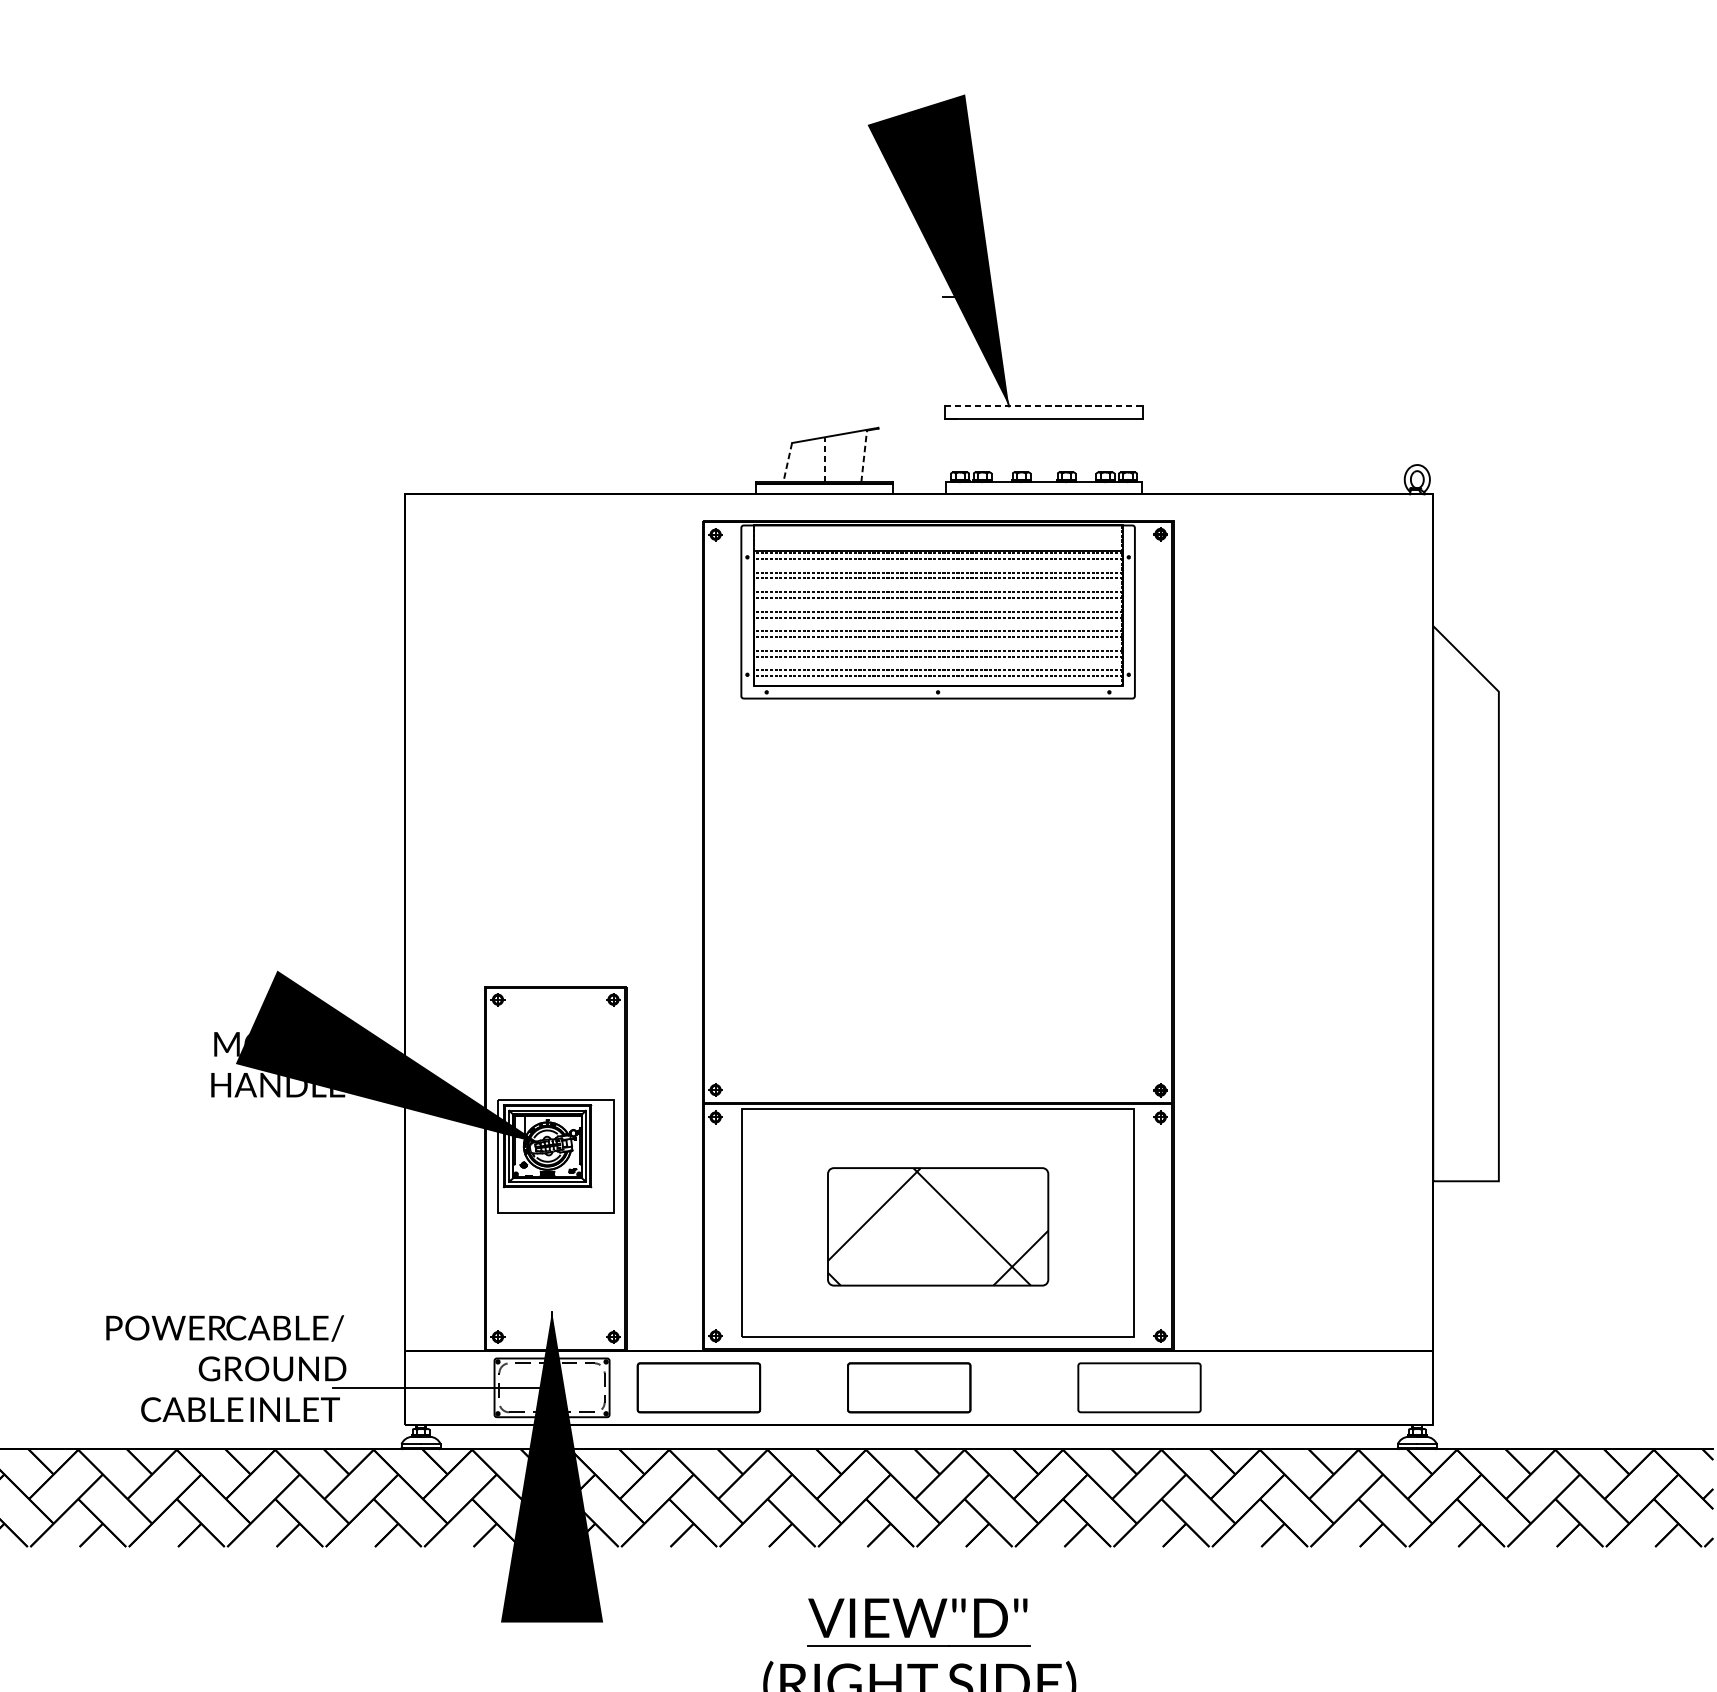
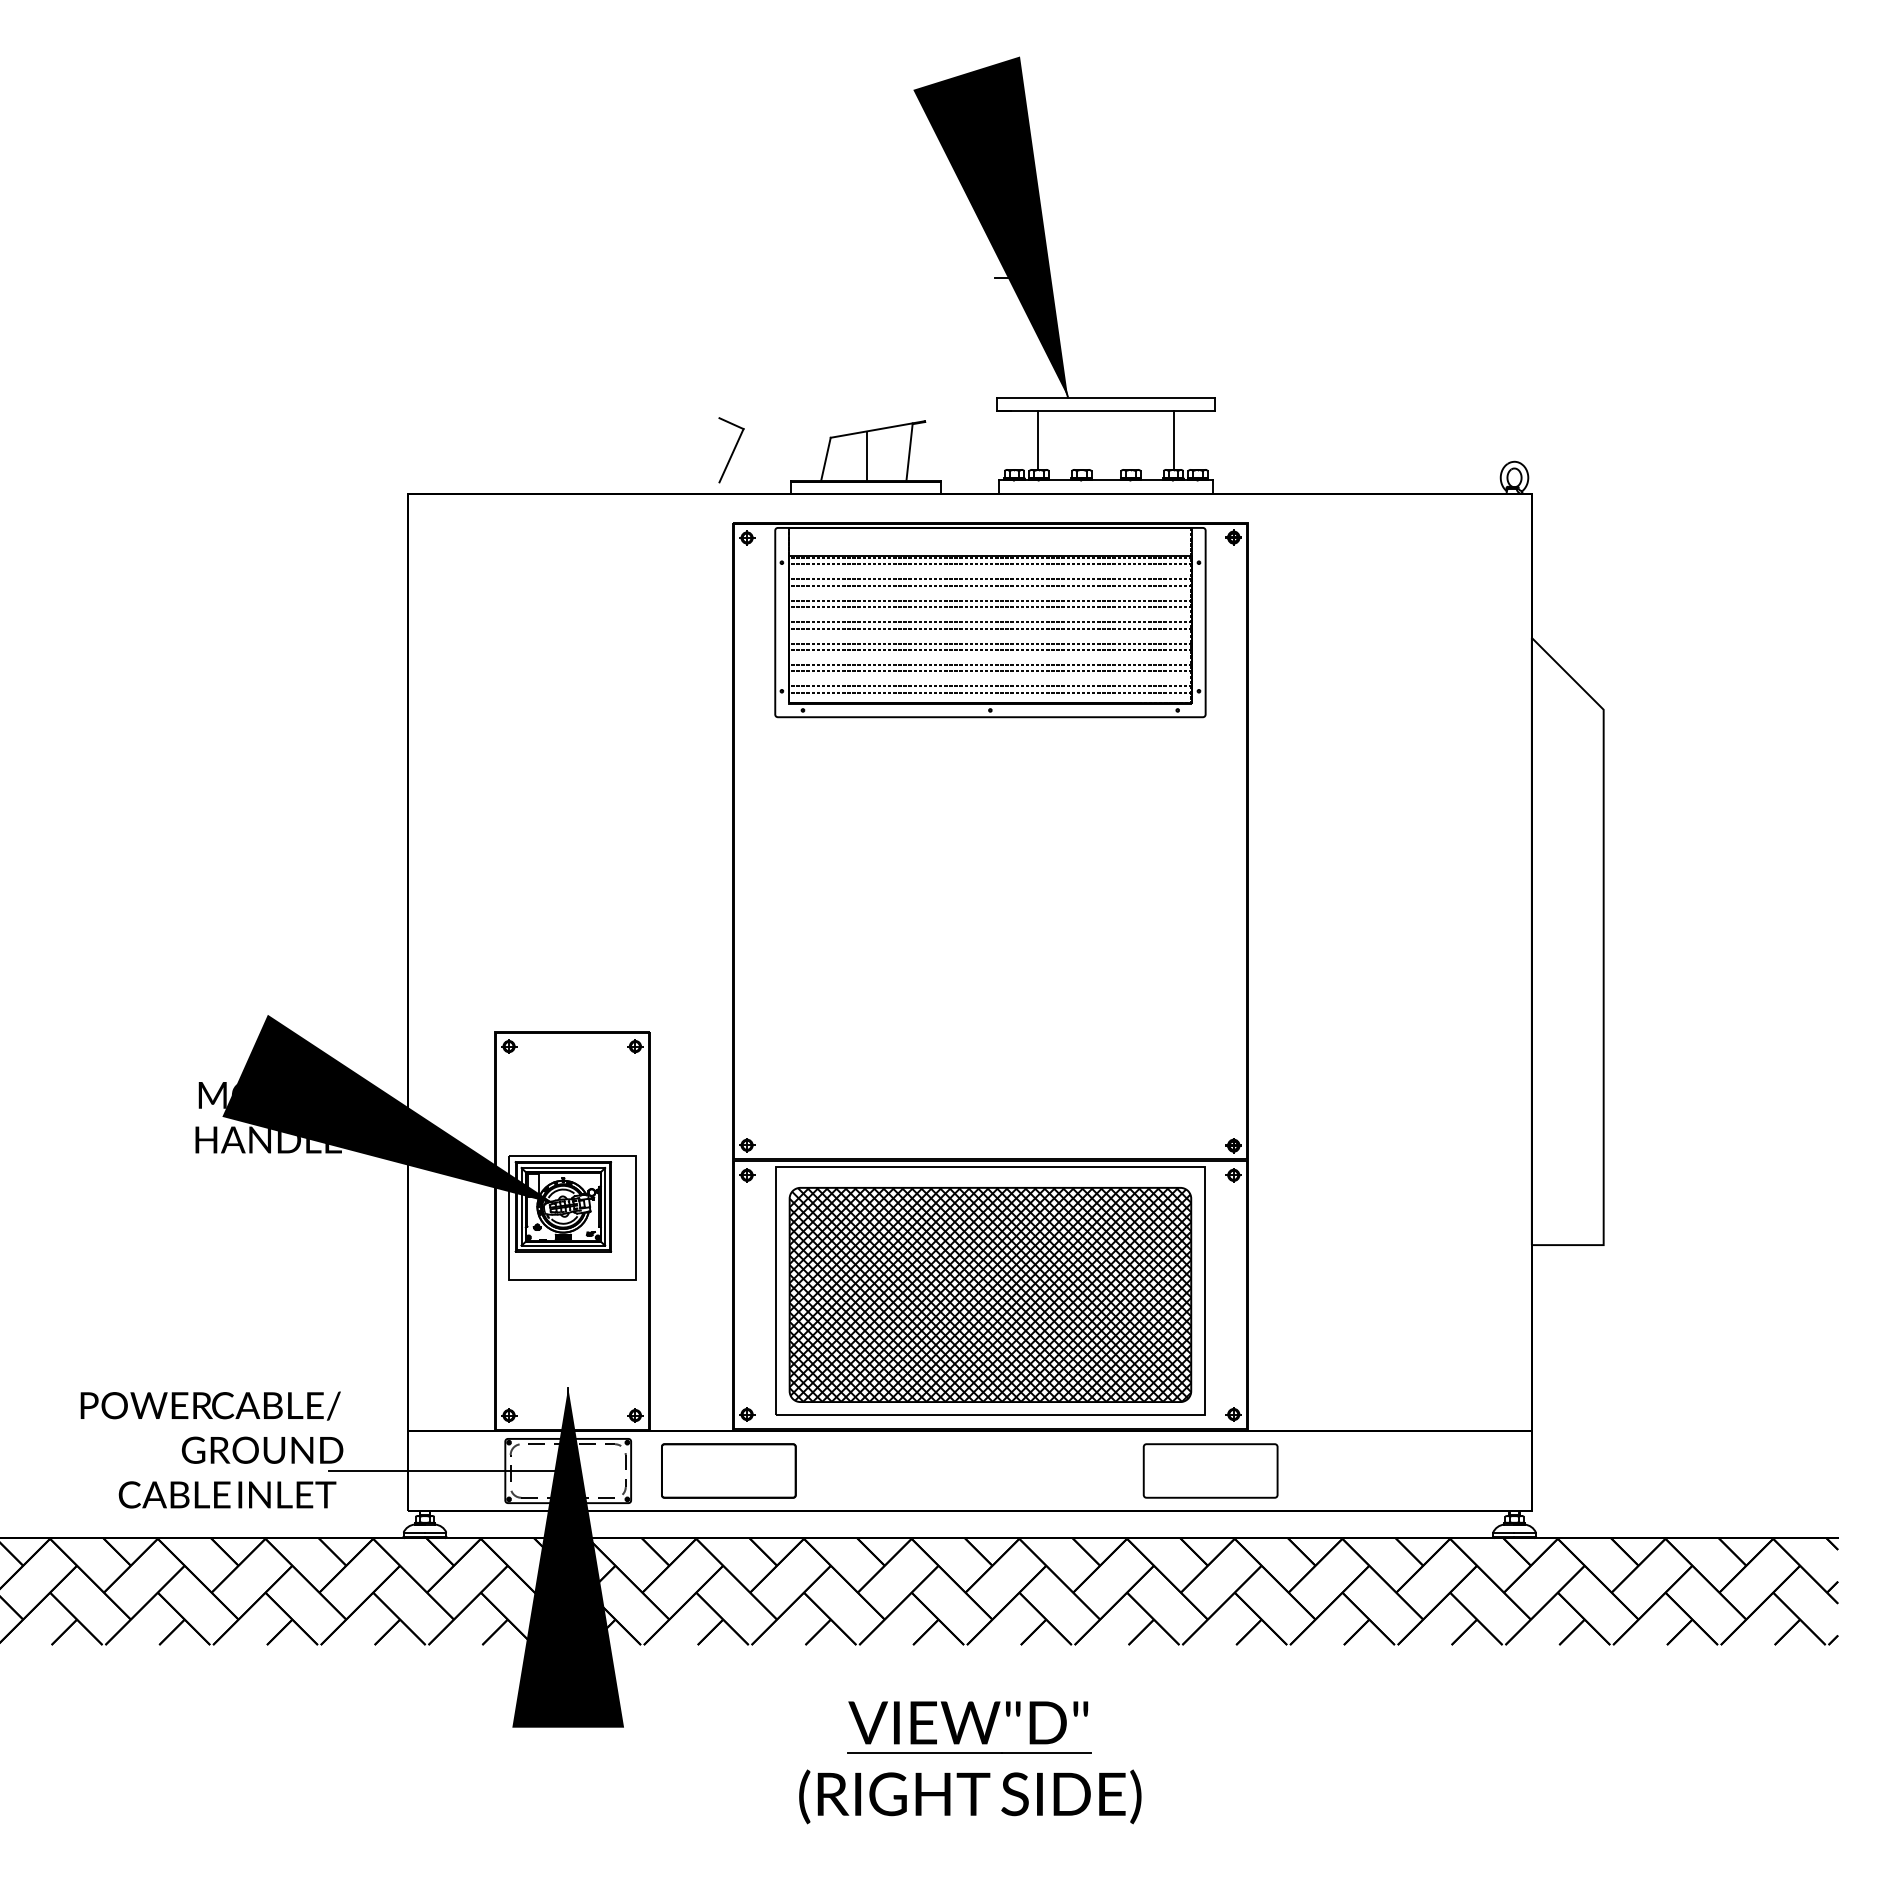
line: (1044, 406) -> (1106, 397), dashed -> solid
line: (982, 445) -> (1038, 440), added
line: (1106, 445) -> (1174, 440), added
part: (701, 454) -> (731, 450), added
line: (864, 455) -> (909, 451), dashed -> solid
line: (824, 460) -> (866, 456), dashed -> solid
line: (787, 462) -> (825, 459), dashed -> solid
part: (938, 1226) -> (990, 1294), size x1.67
part: (908, 1387) -> (958, 1470), removed

